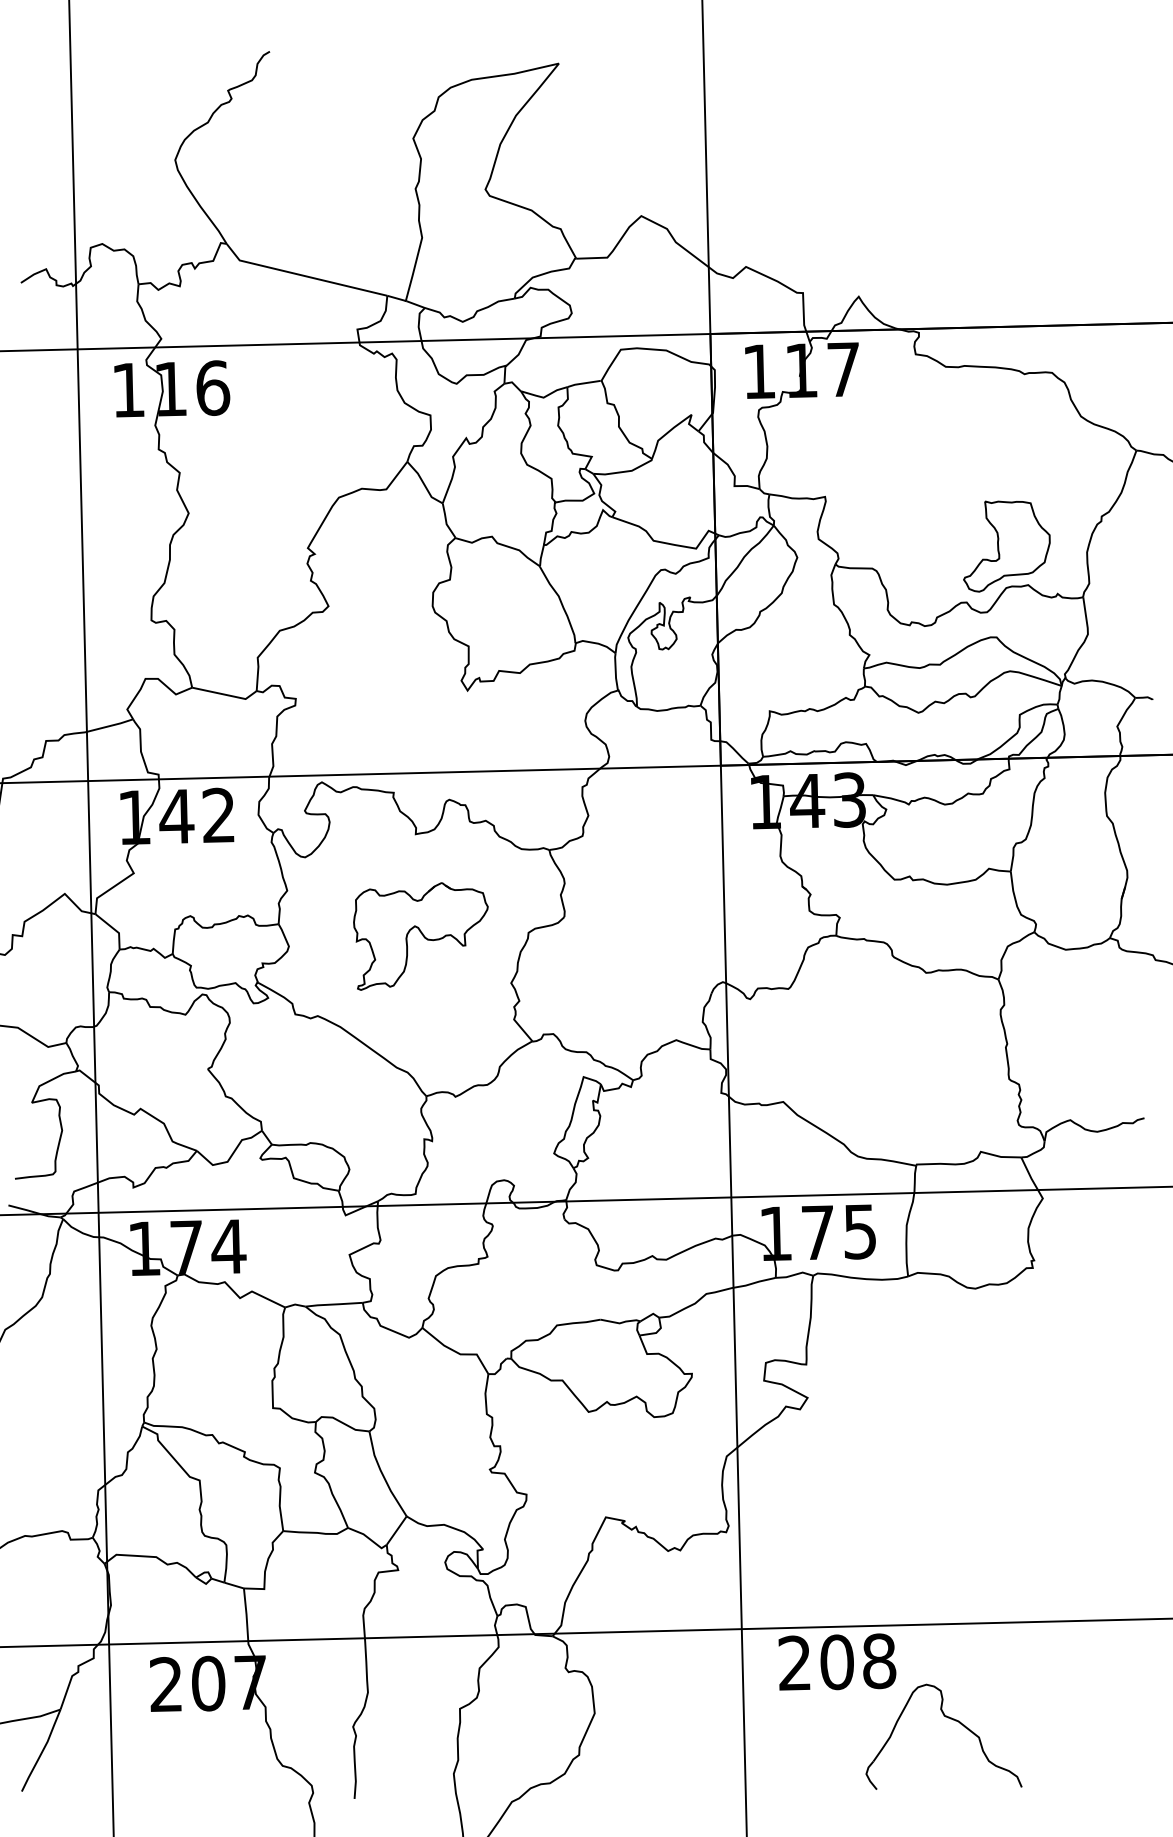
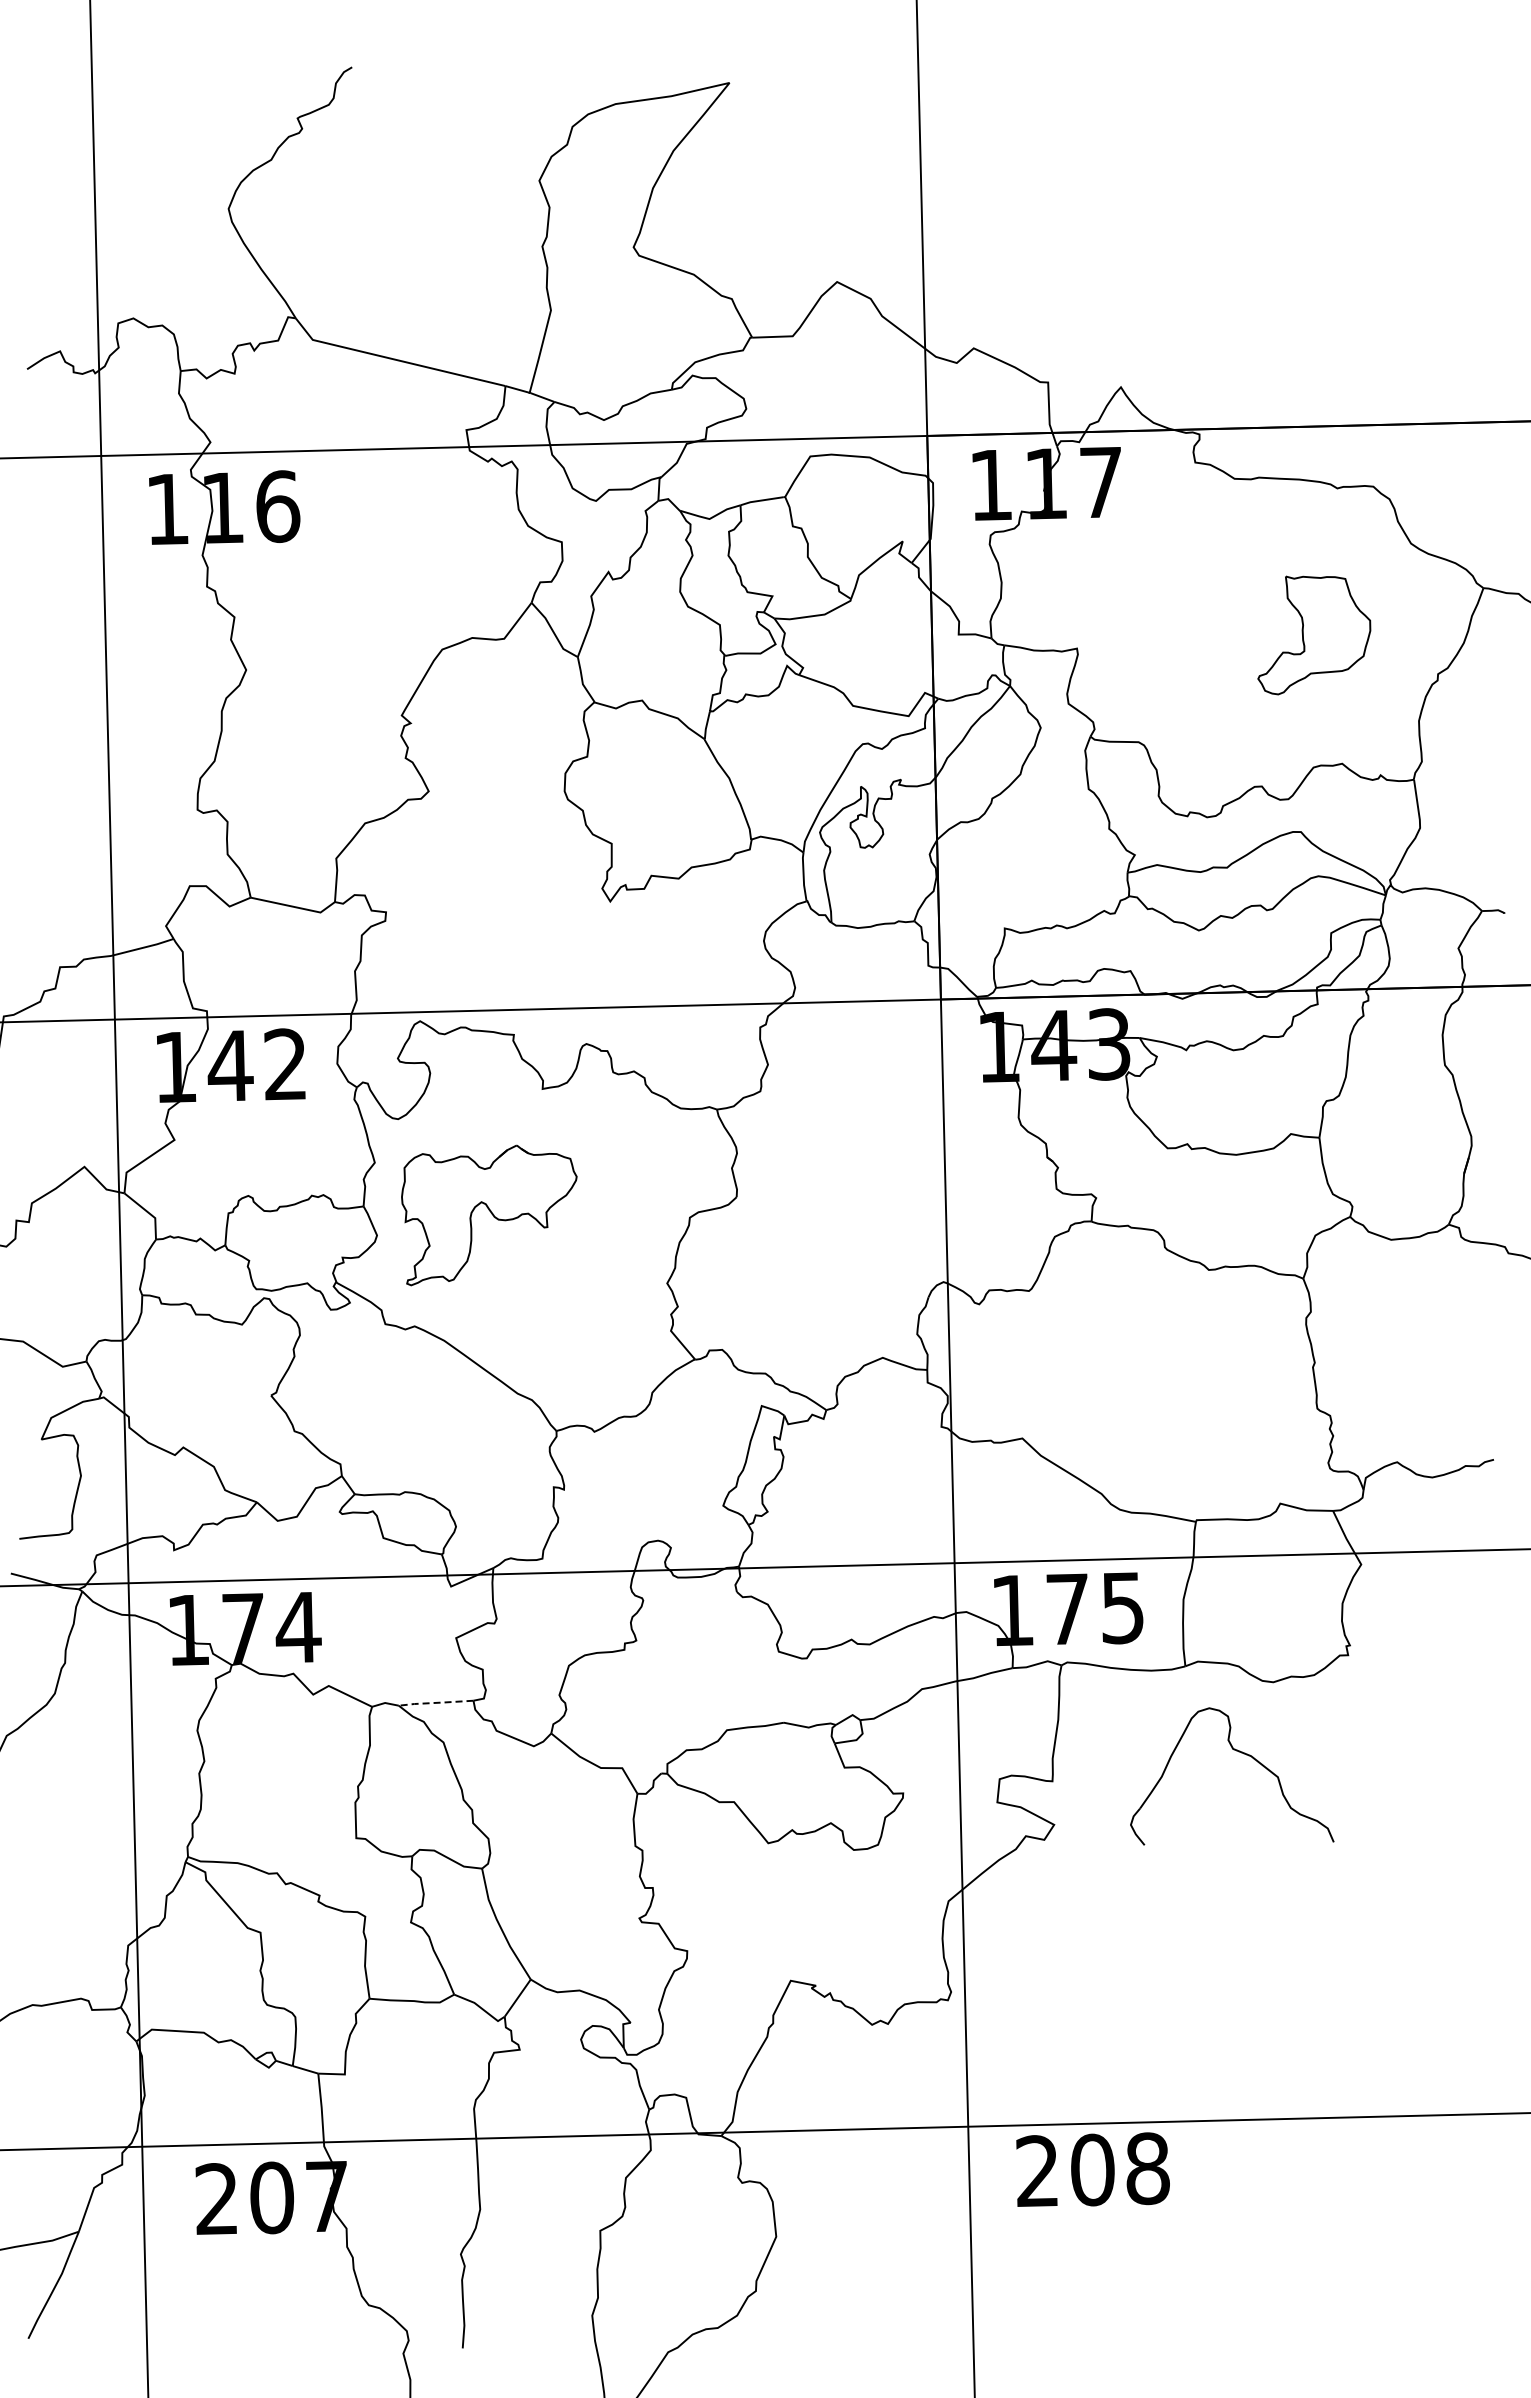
part: (1007, 546) -> (1314, 635), moved
part: (421, 936) -> (489, 1215), moved
line: (333, 1304) -> (435, 1702), solid -> dashed
part: (952, 1720) -> (1243, 1754), moved

